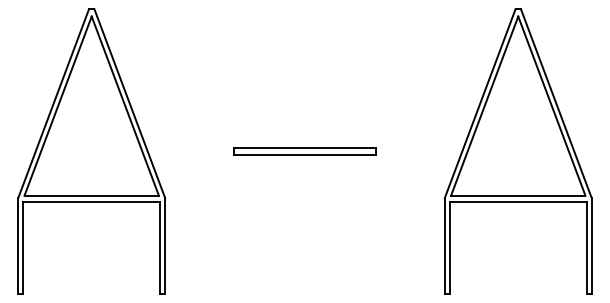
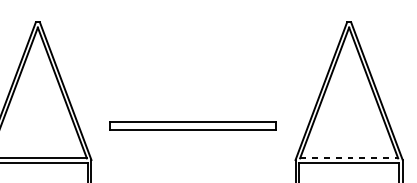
part: (304, 151) -> (193, 126), size x1.6
line: (518, 195) -> (349, 158), solid -> dashed

